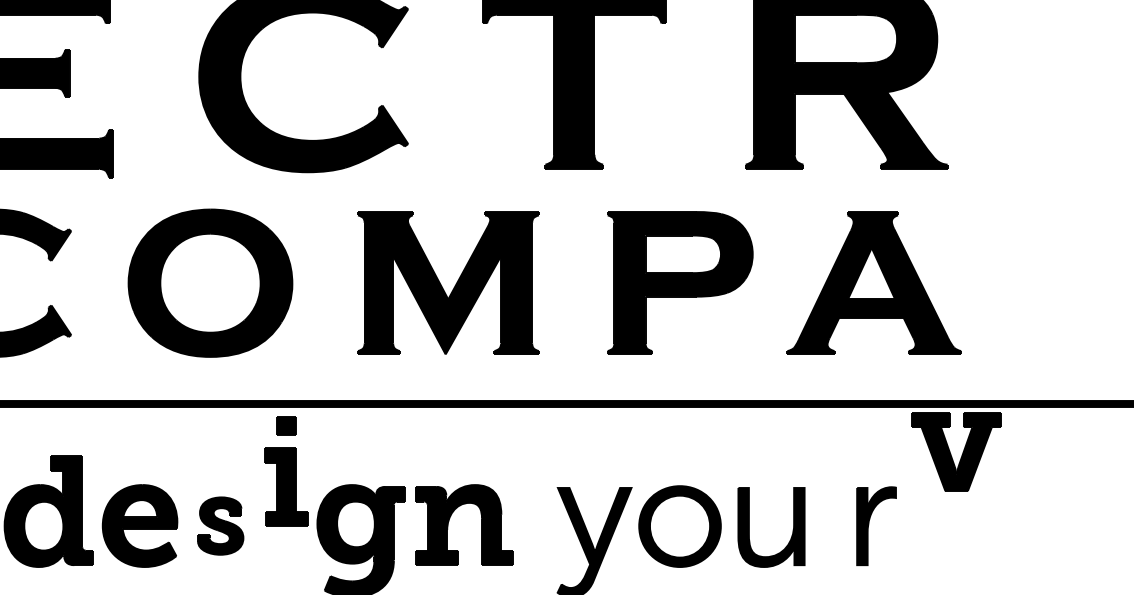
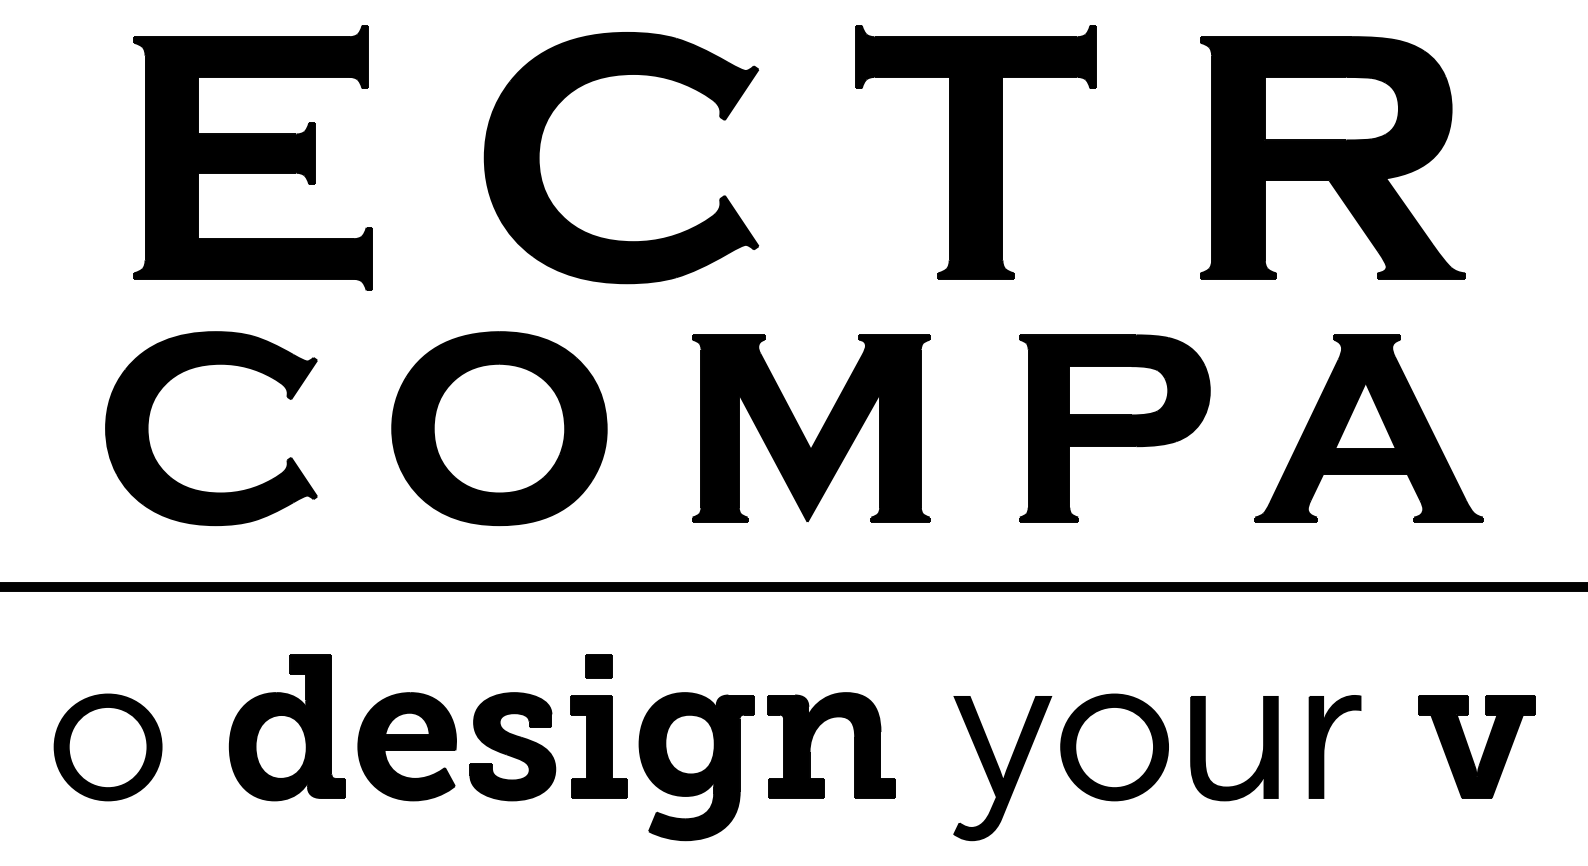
part: (950, 453) -> (1469, 748), moved
part: (286, 471) -> (598, 726), moved
part: (869, 524) -> (1325, 744), moved
part: (220, 525) -> (512, 746), size x1.43

